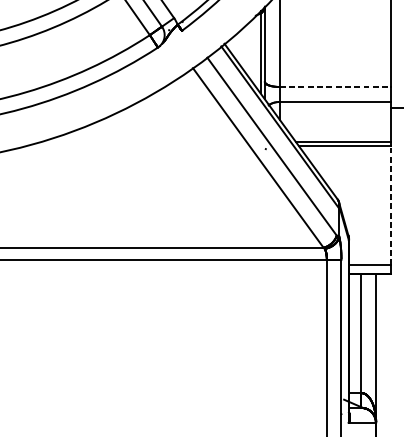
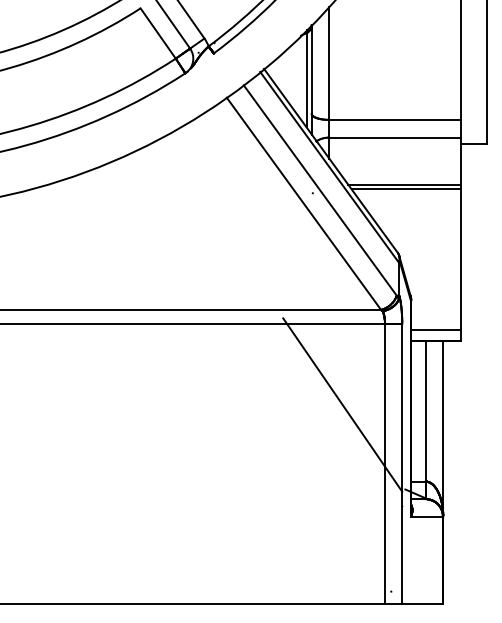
line: (335, 86) -> (395, 119), dashed -> solid
line: (390, 205) -> (460, 259), dashed -> solid
line: (290, 327) -> (342, 404), added

